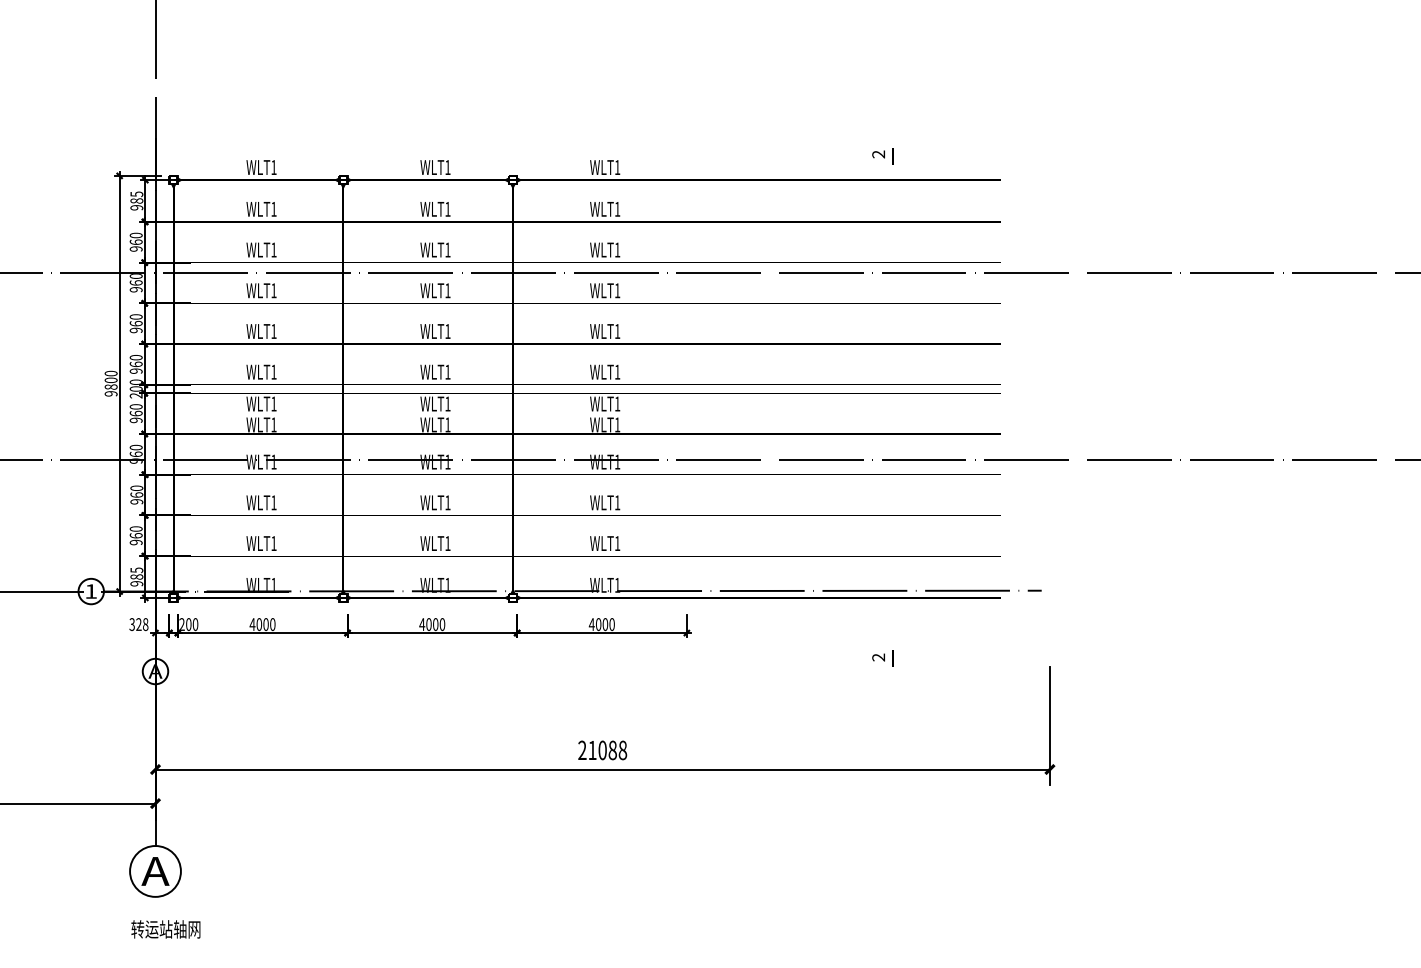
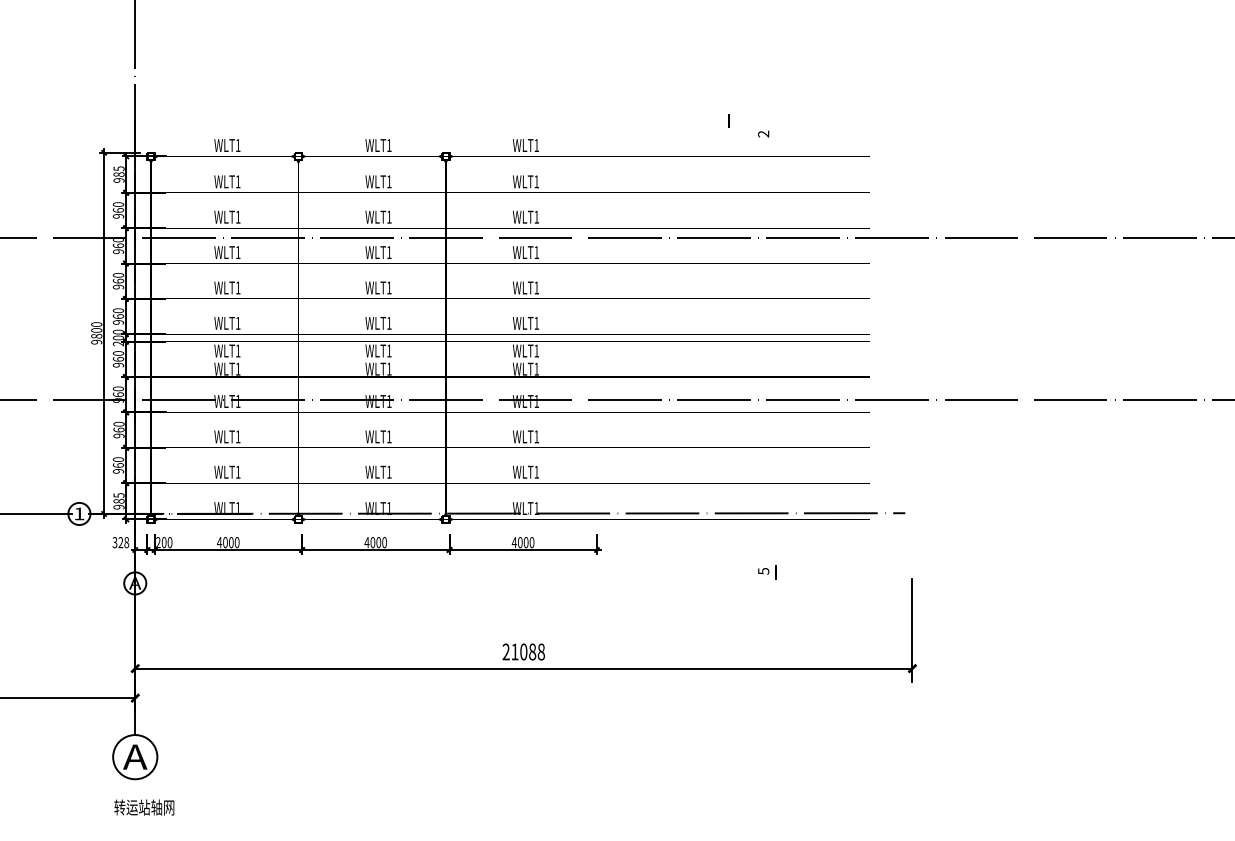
line: (892, 156) -> (728, 121), moved
text: (878, 657) -> (763, 571), 2 -> 5

